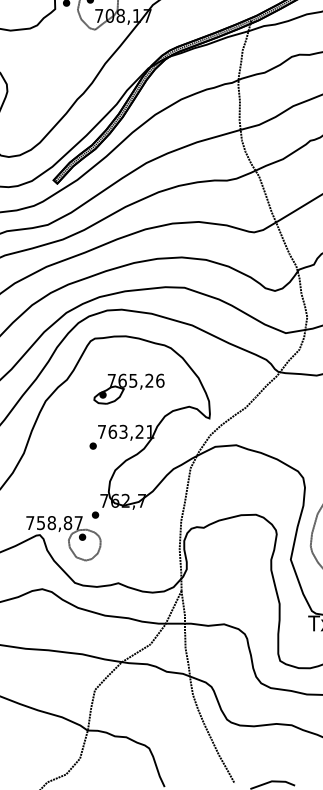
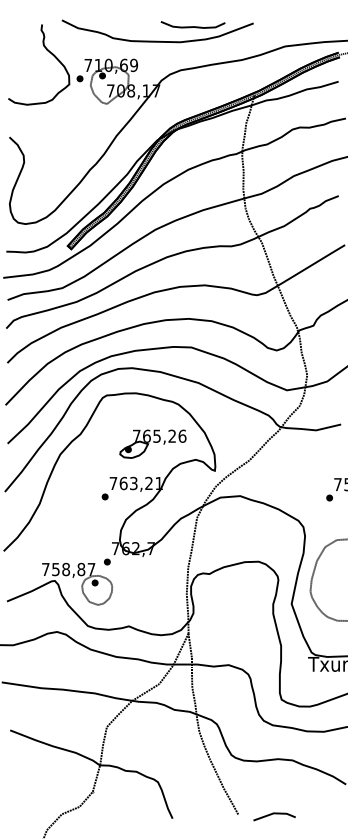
part: (128, 388) -> (152, 443), moved

